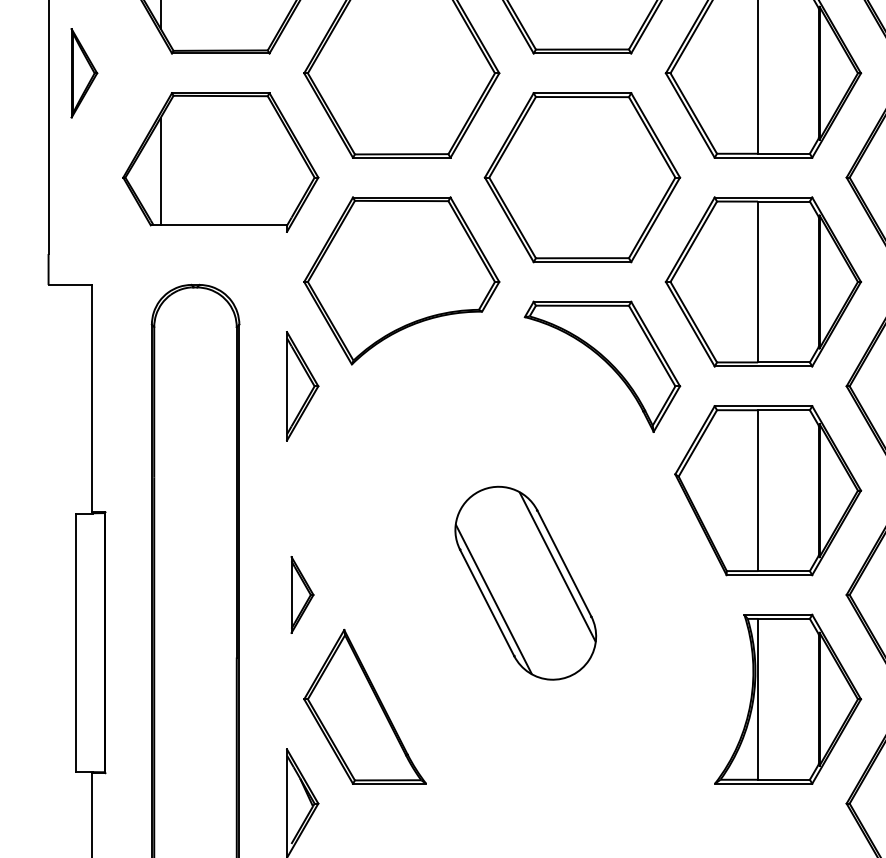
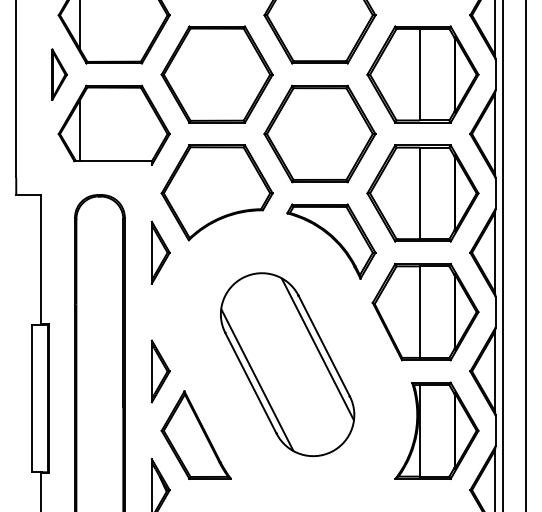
part: (84, 72) -> (59, 74), moved
part: (525, 582) -> (287, 364), size x1.67
part: (302, 595) -> (160, 371), size x1.43

